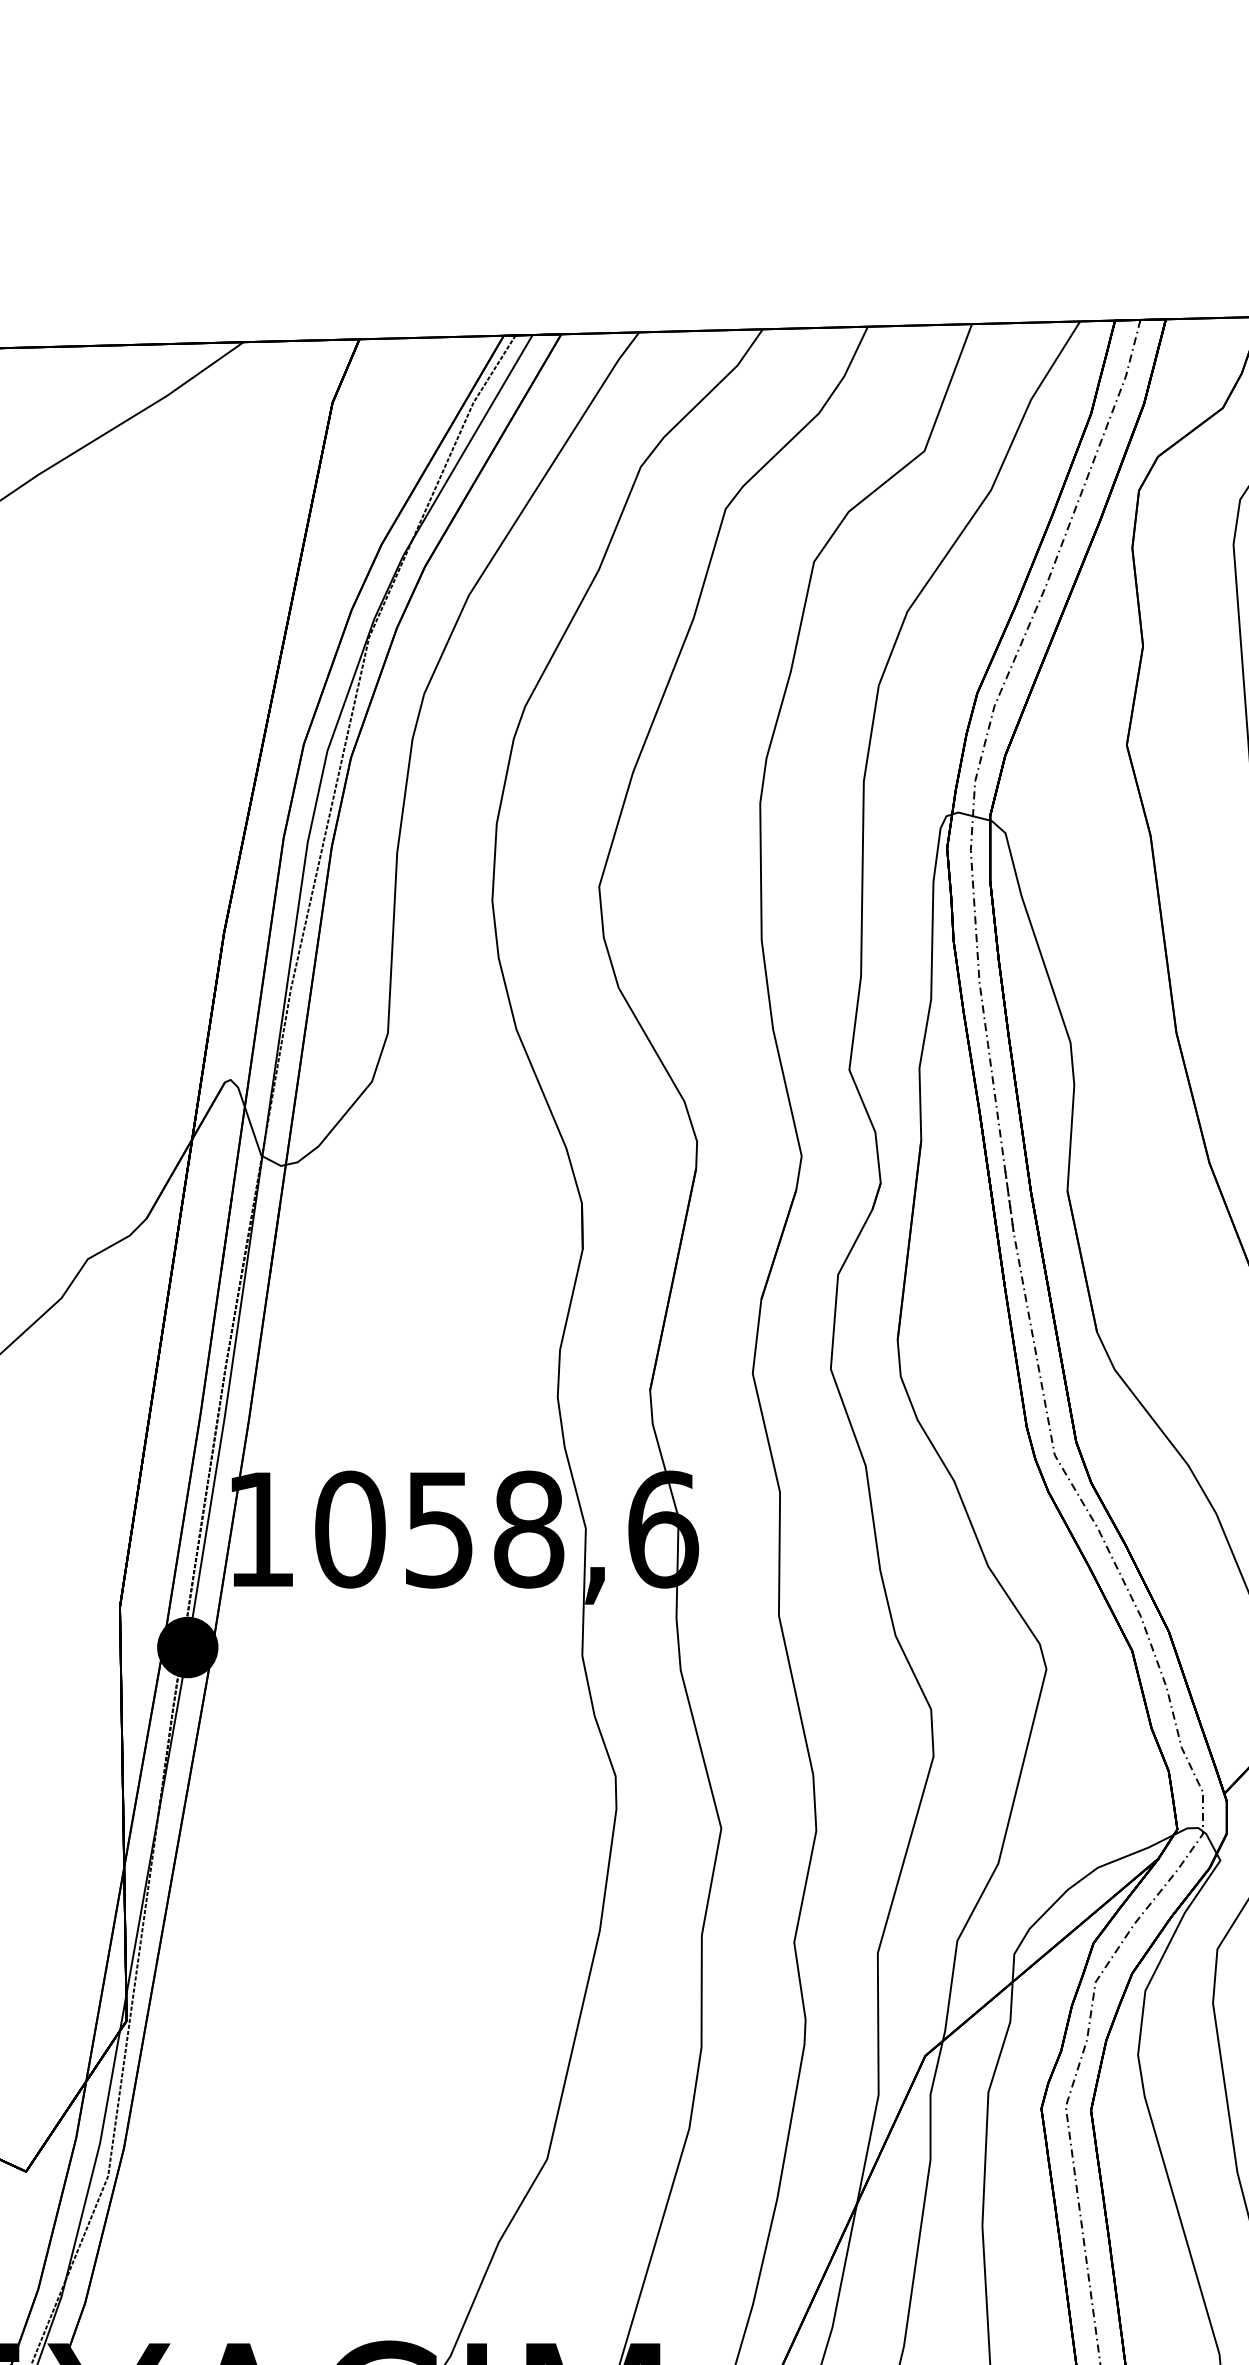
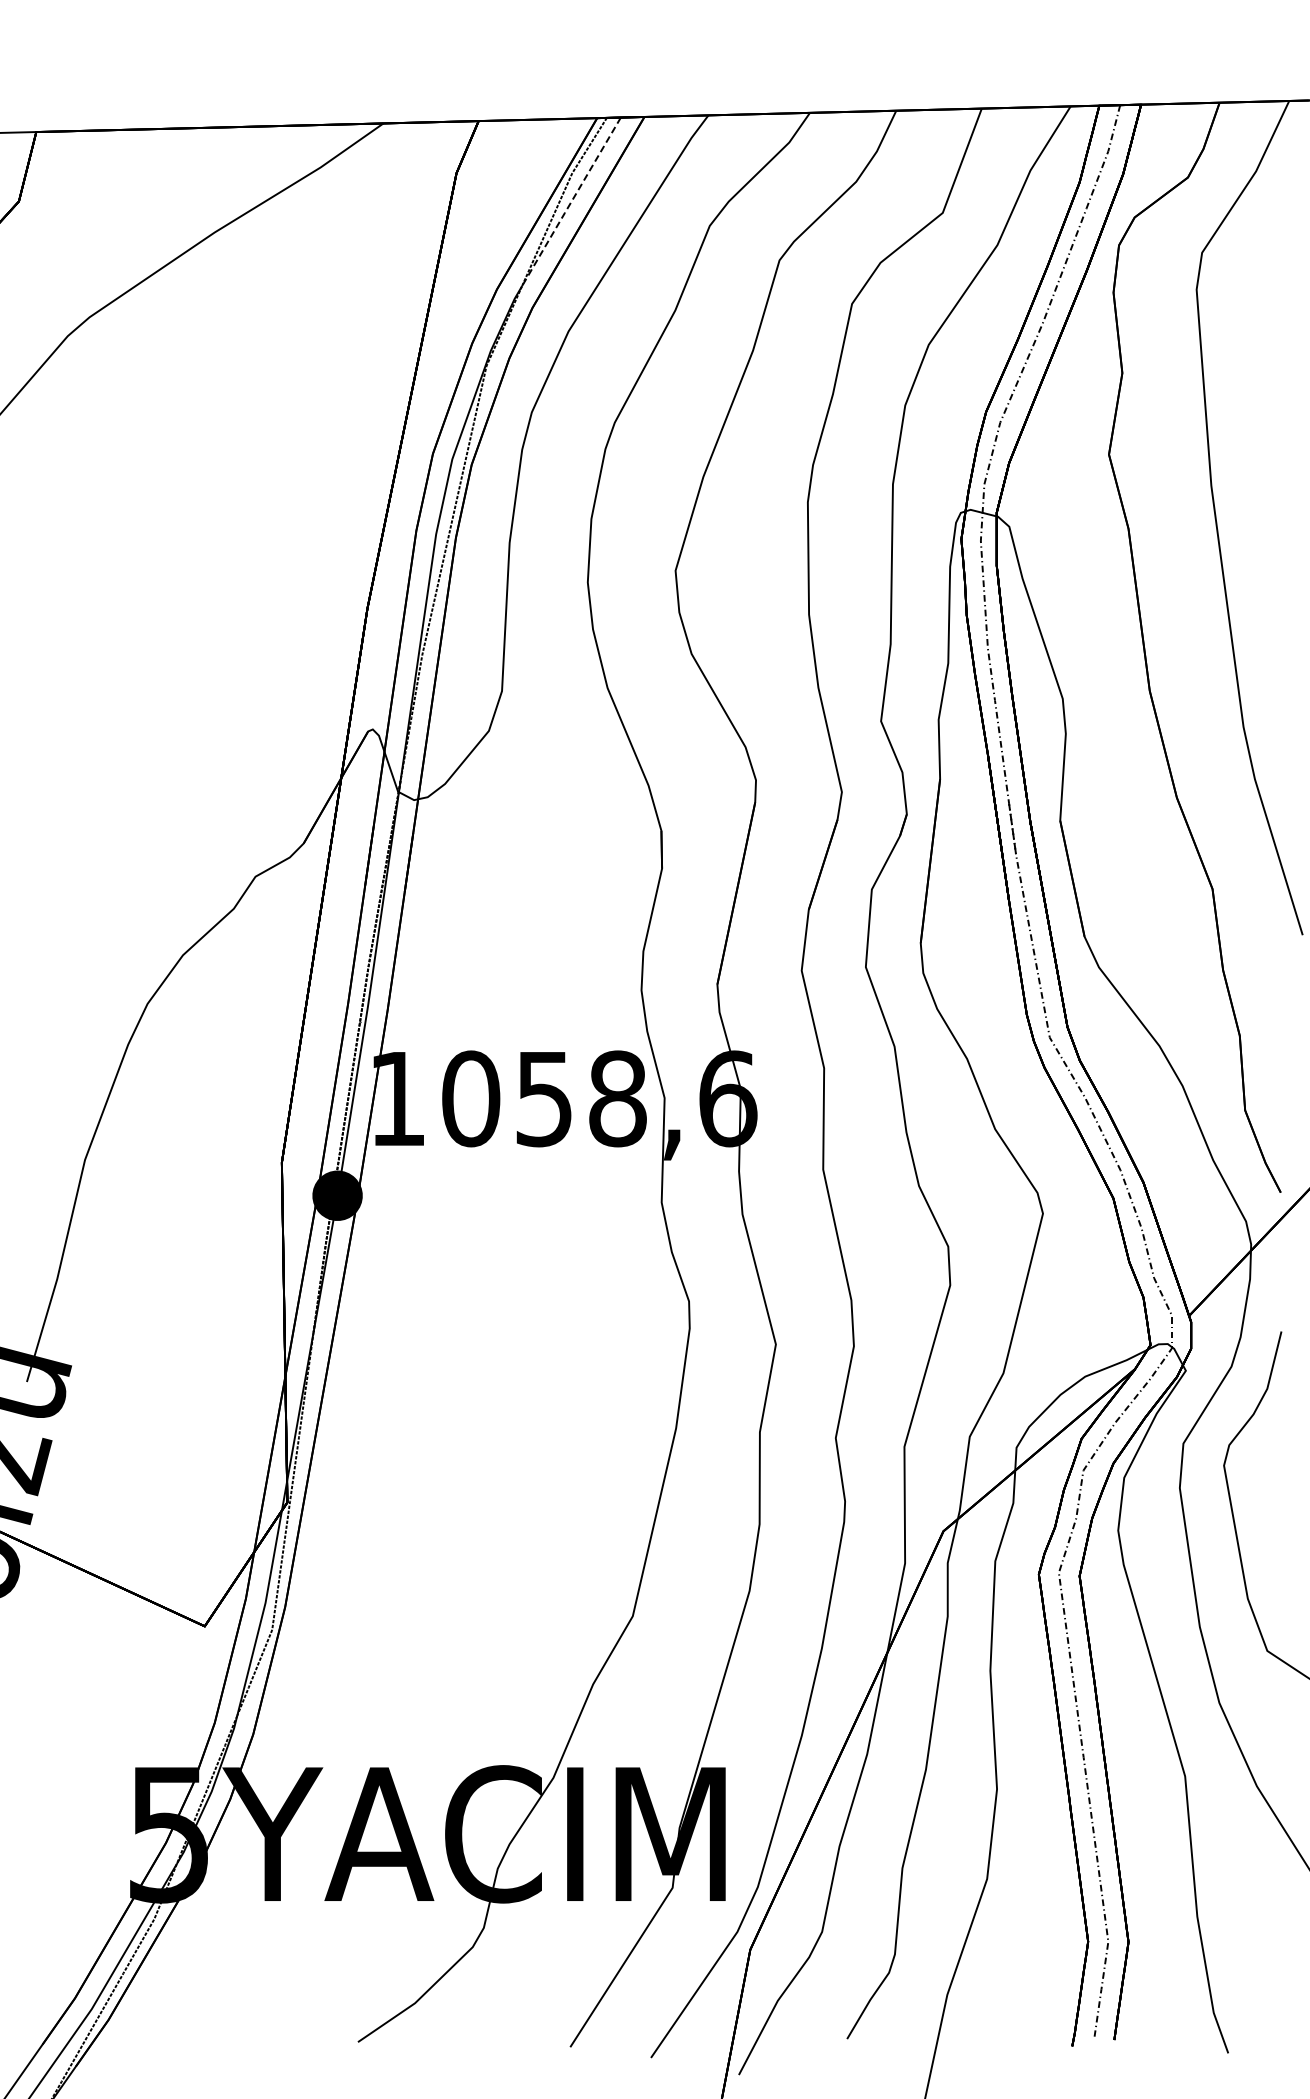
line: (471, 438) -> (570, 202), solid -> dashed

